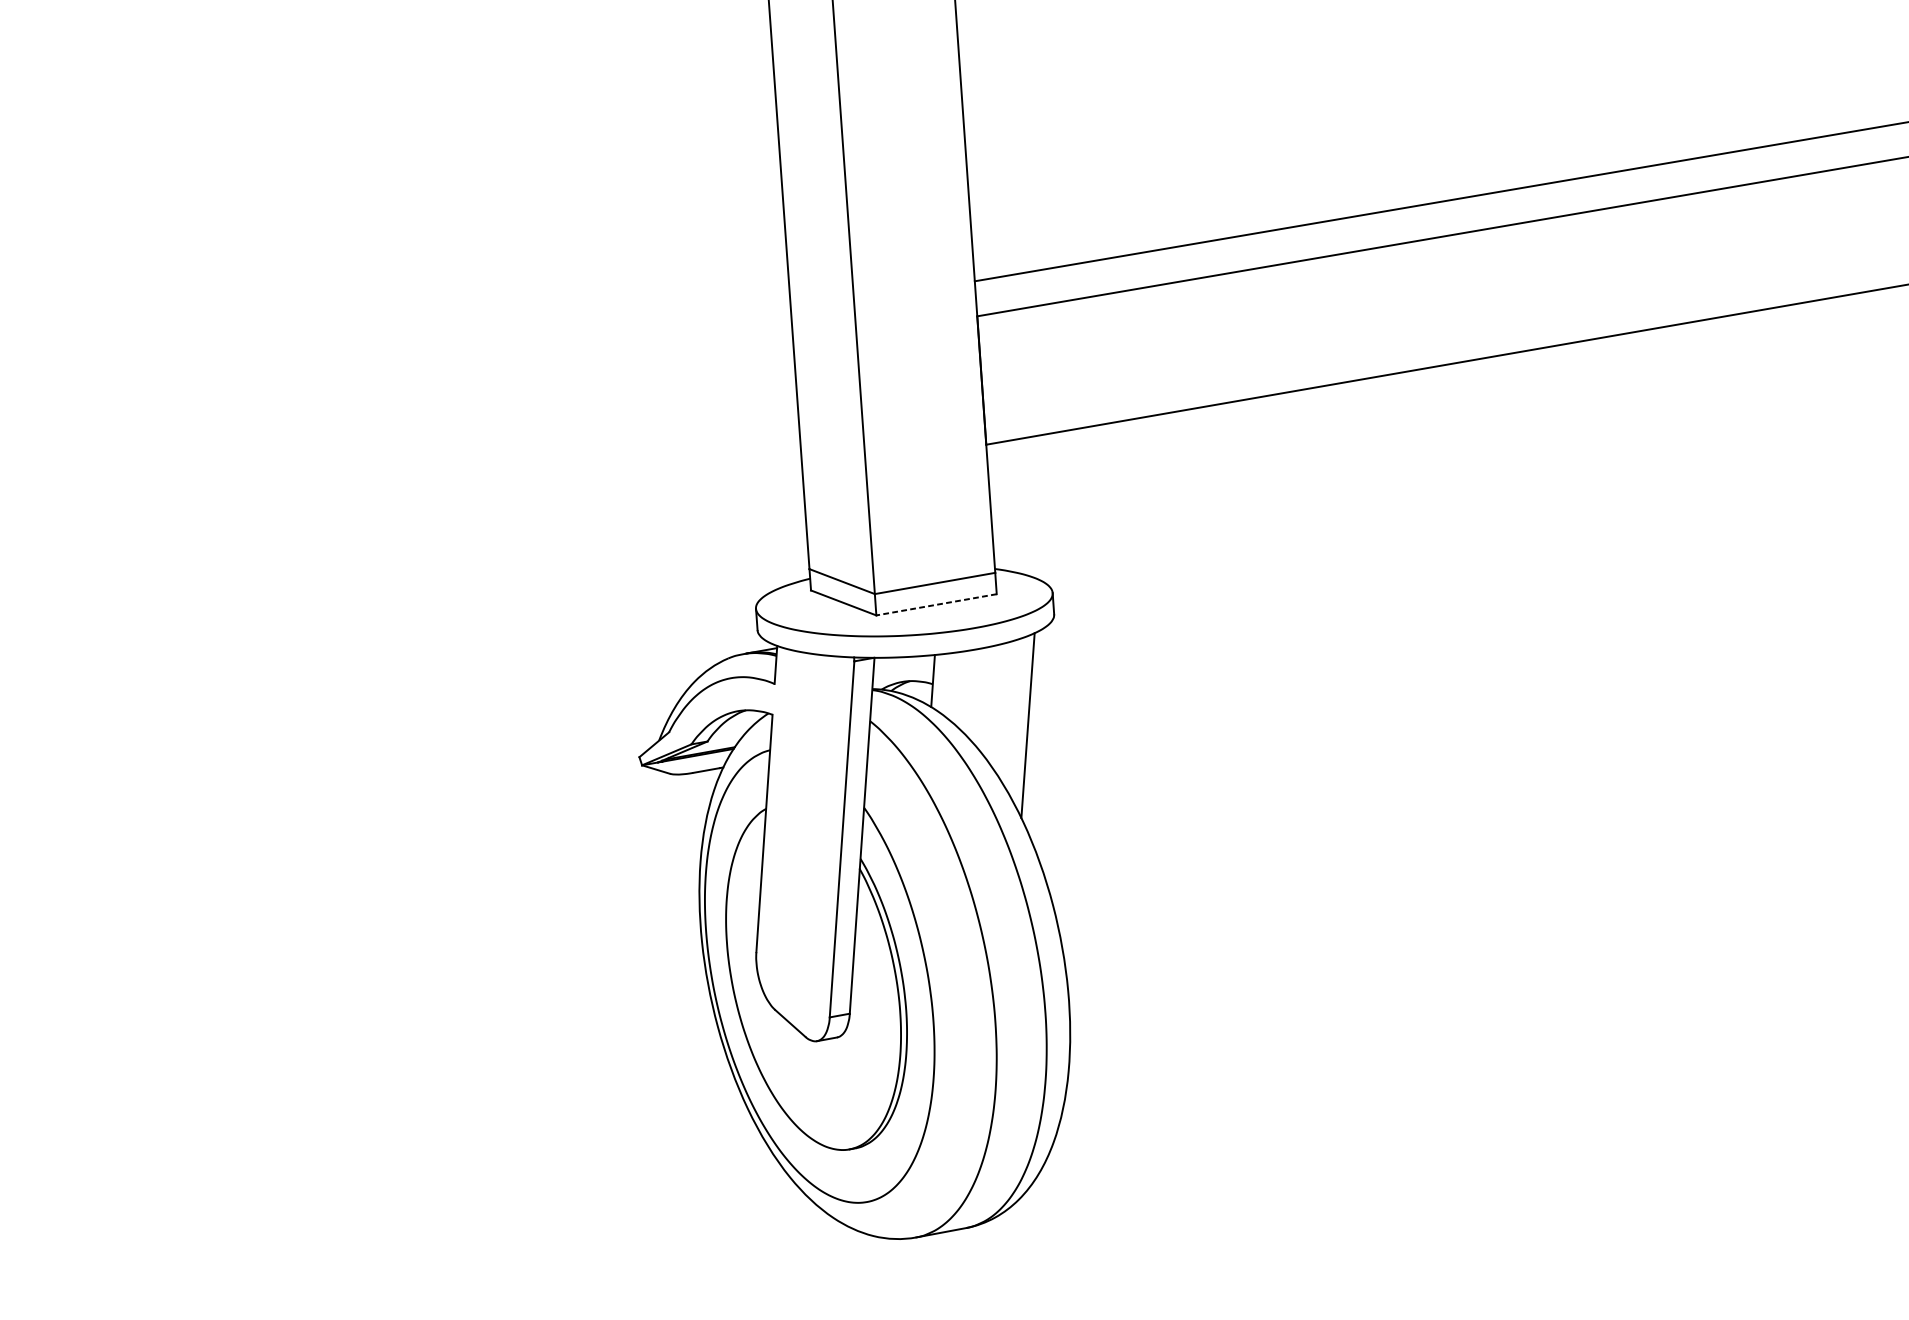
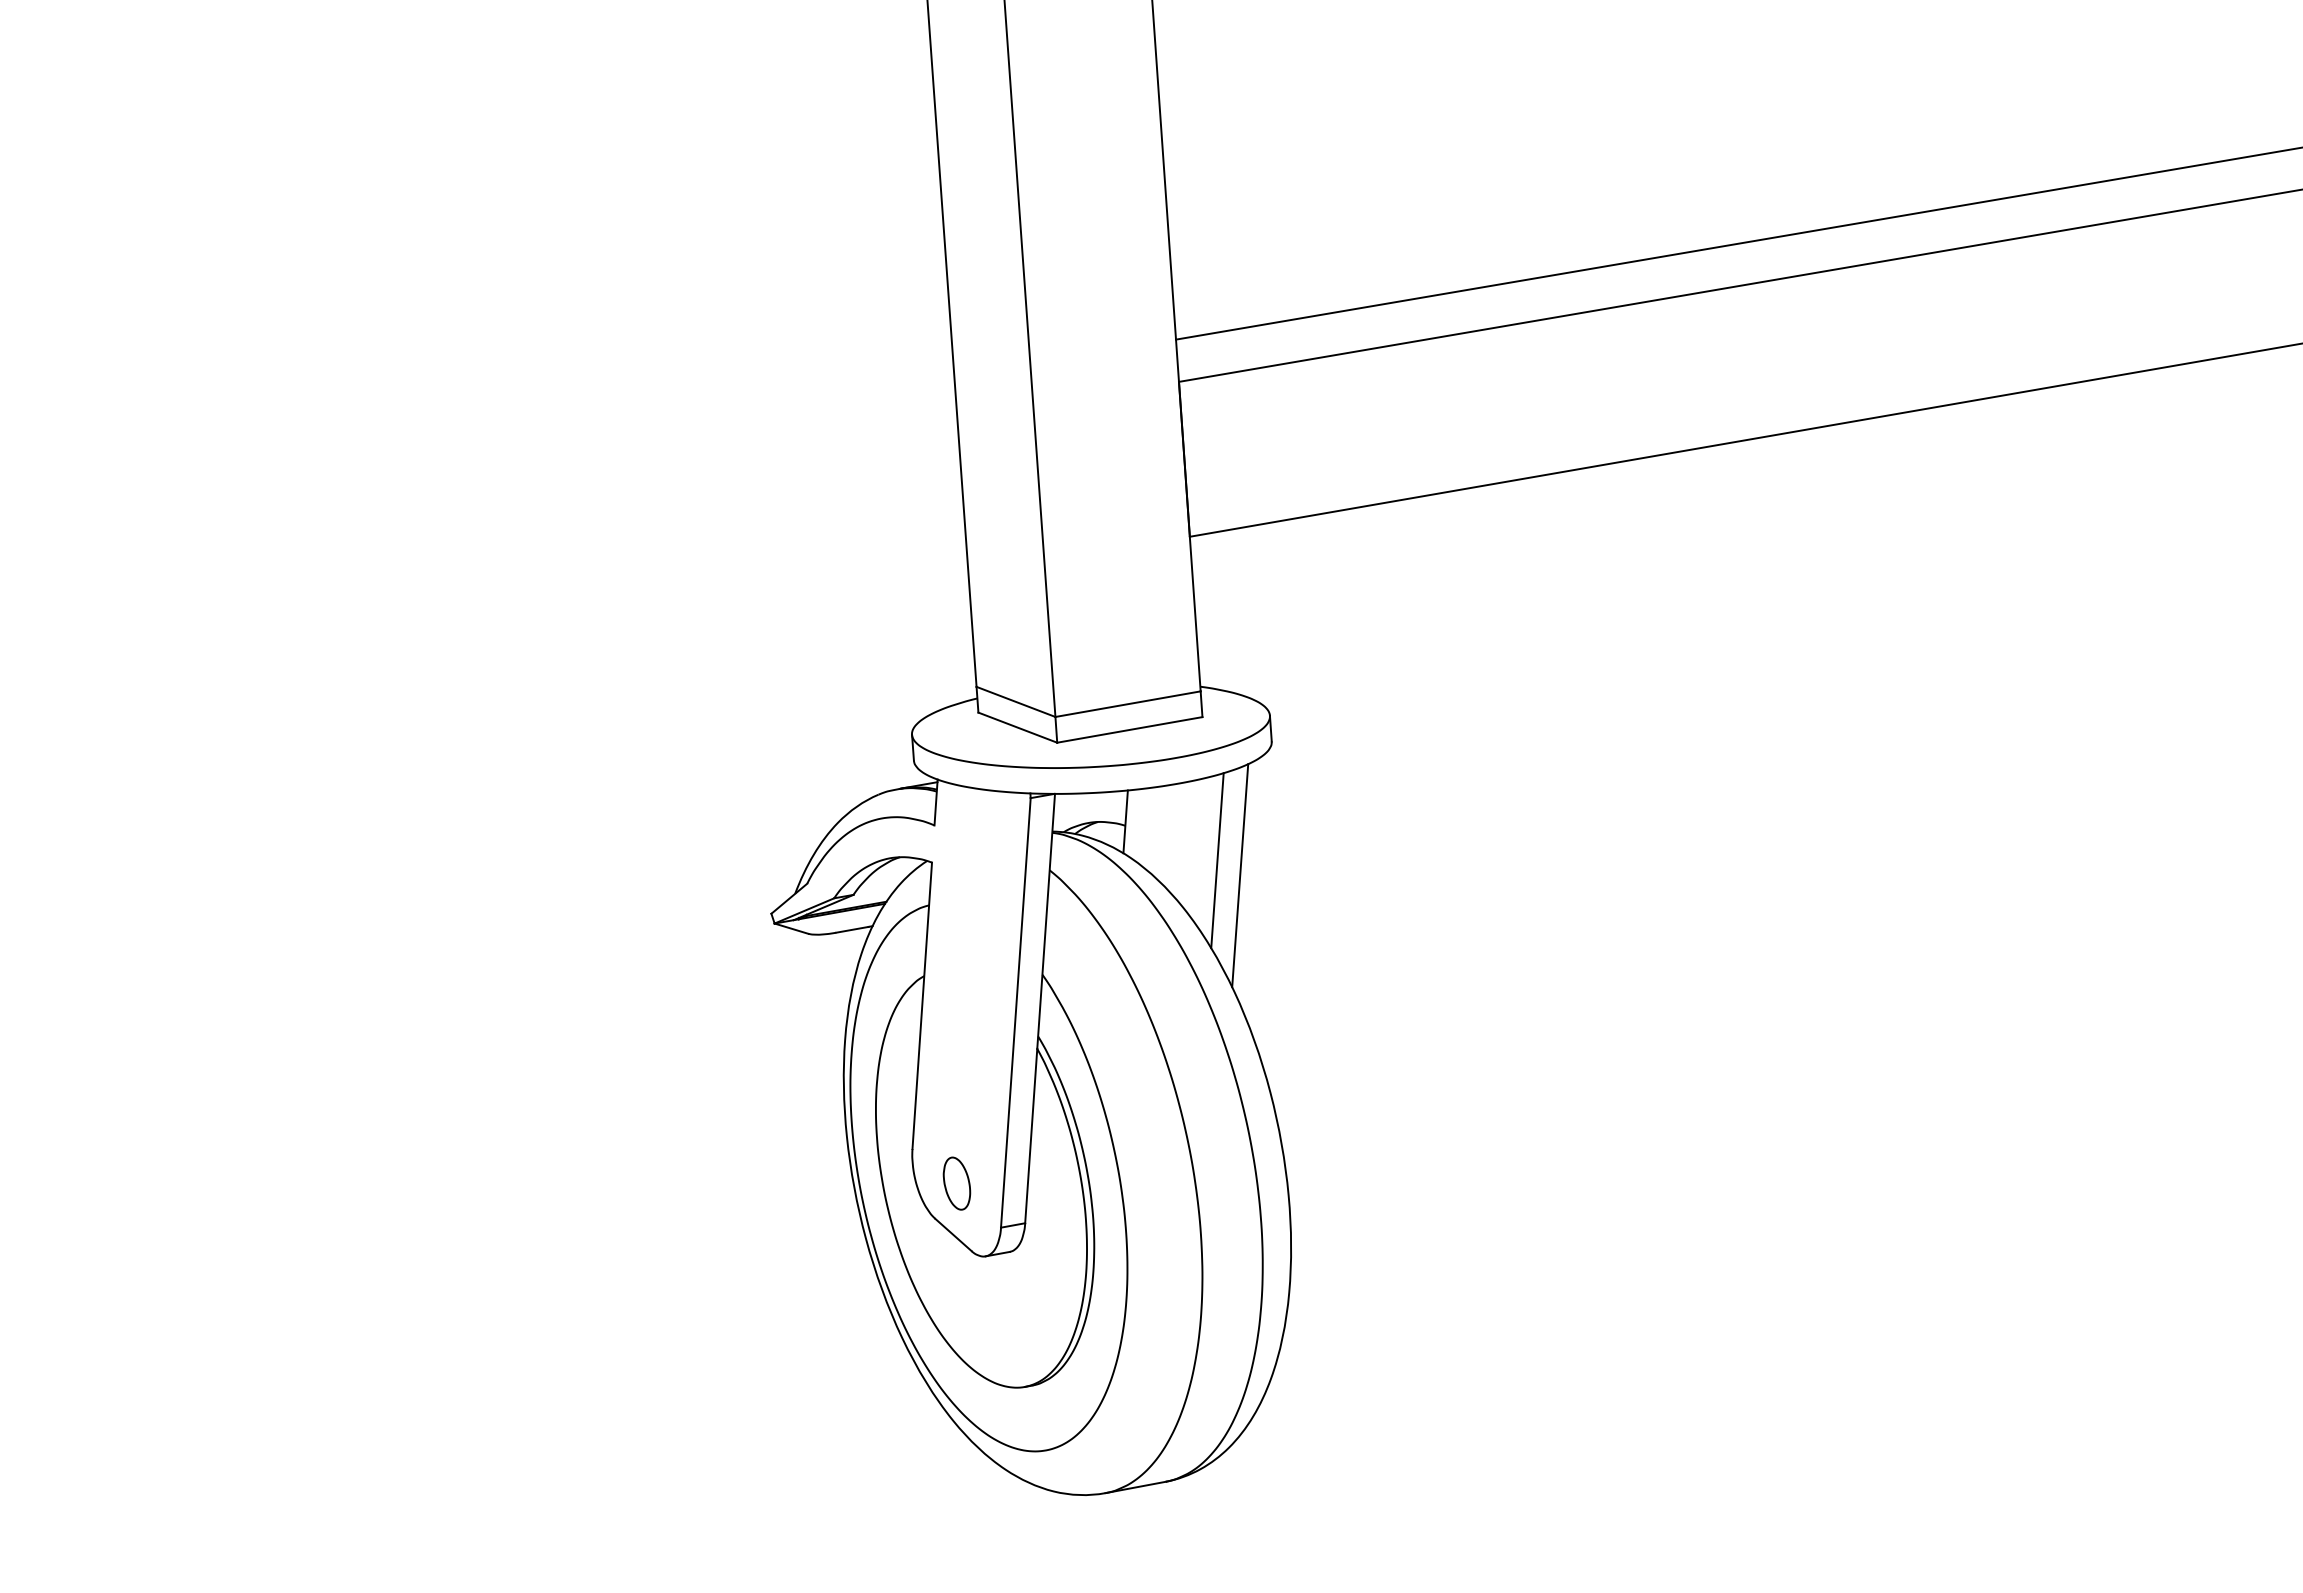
line: (936, 604) -> (1129, 729), dashed -> solid
line: (1009, 713) -> (1217, 860), added
part: (792, 980) -> (956, 1183), added

